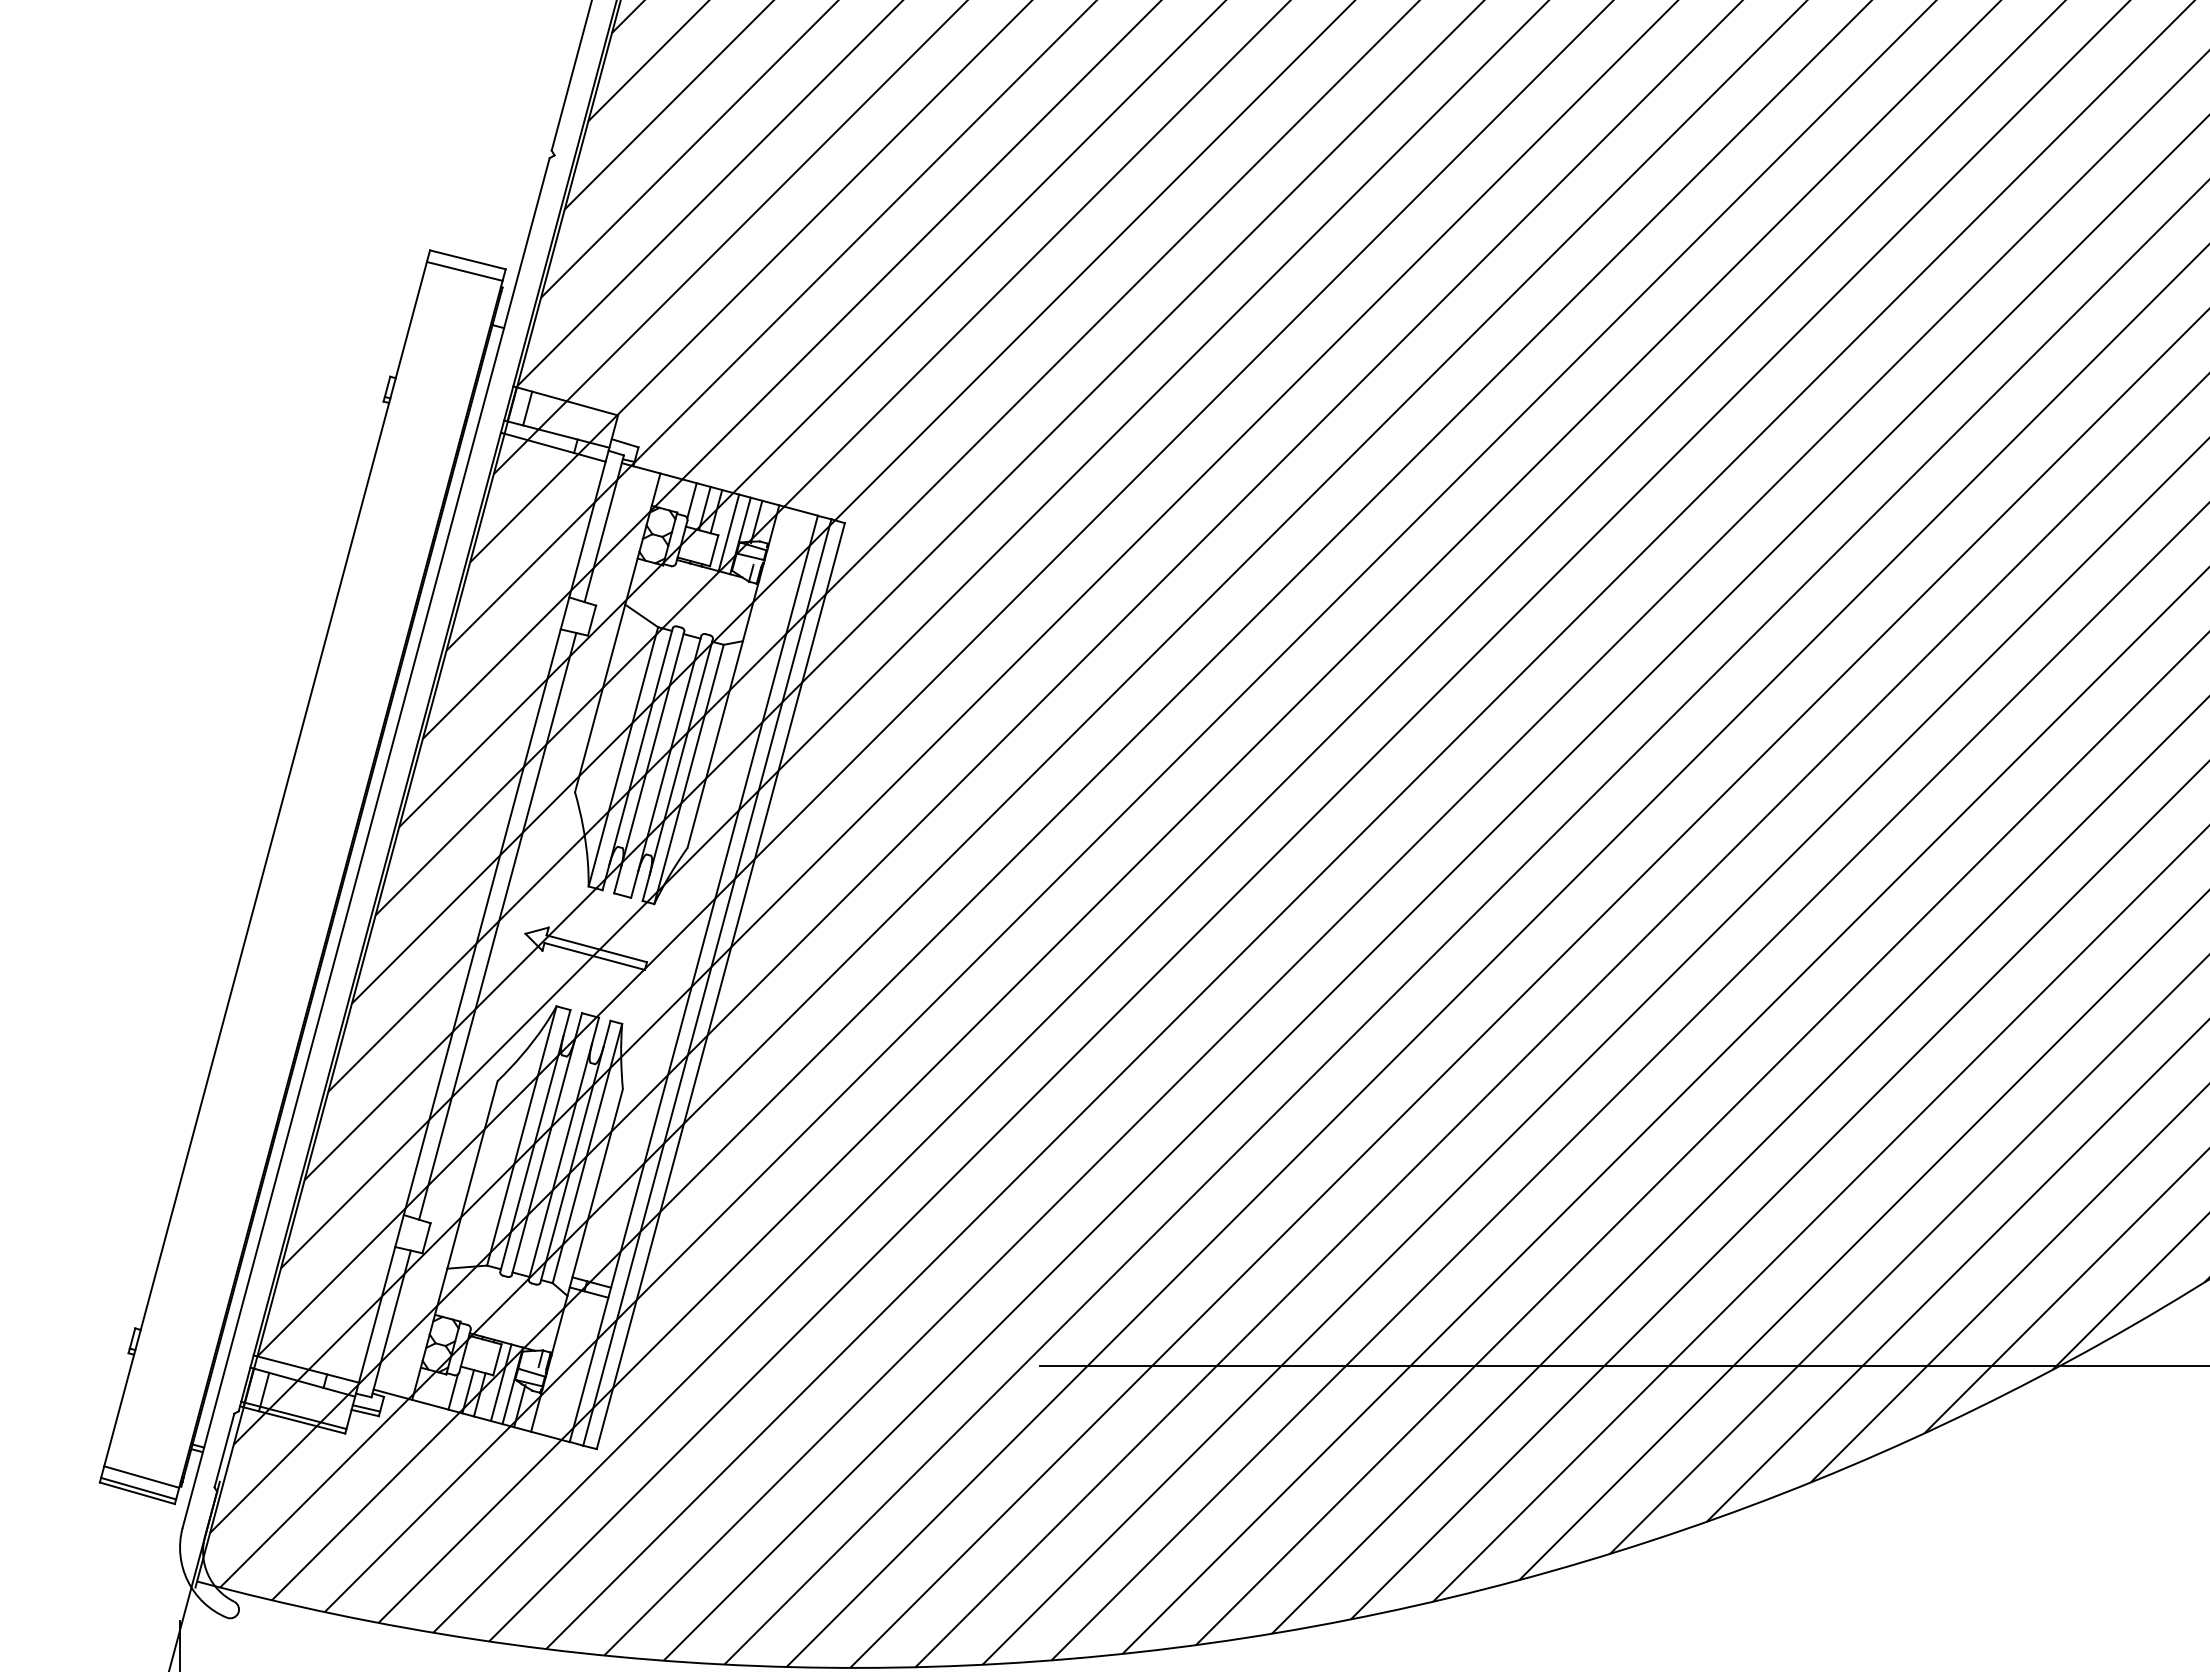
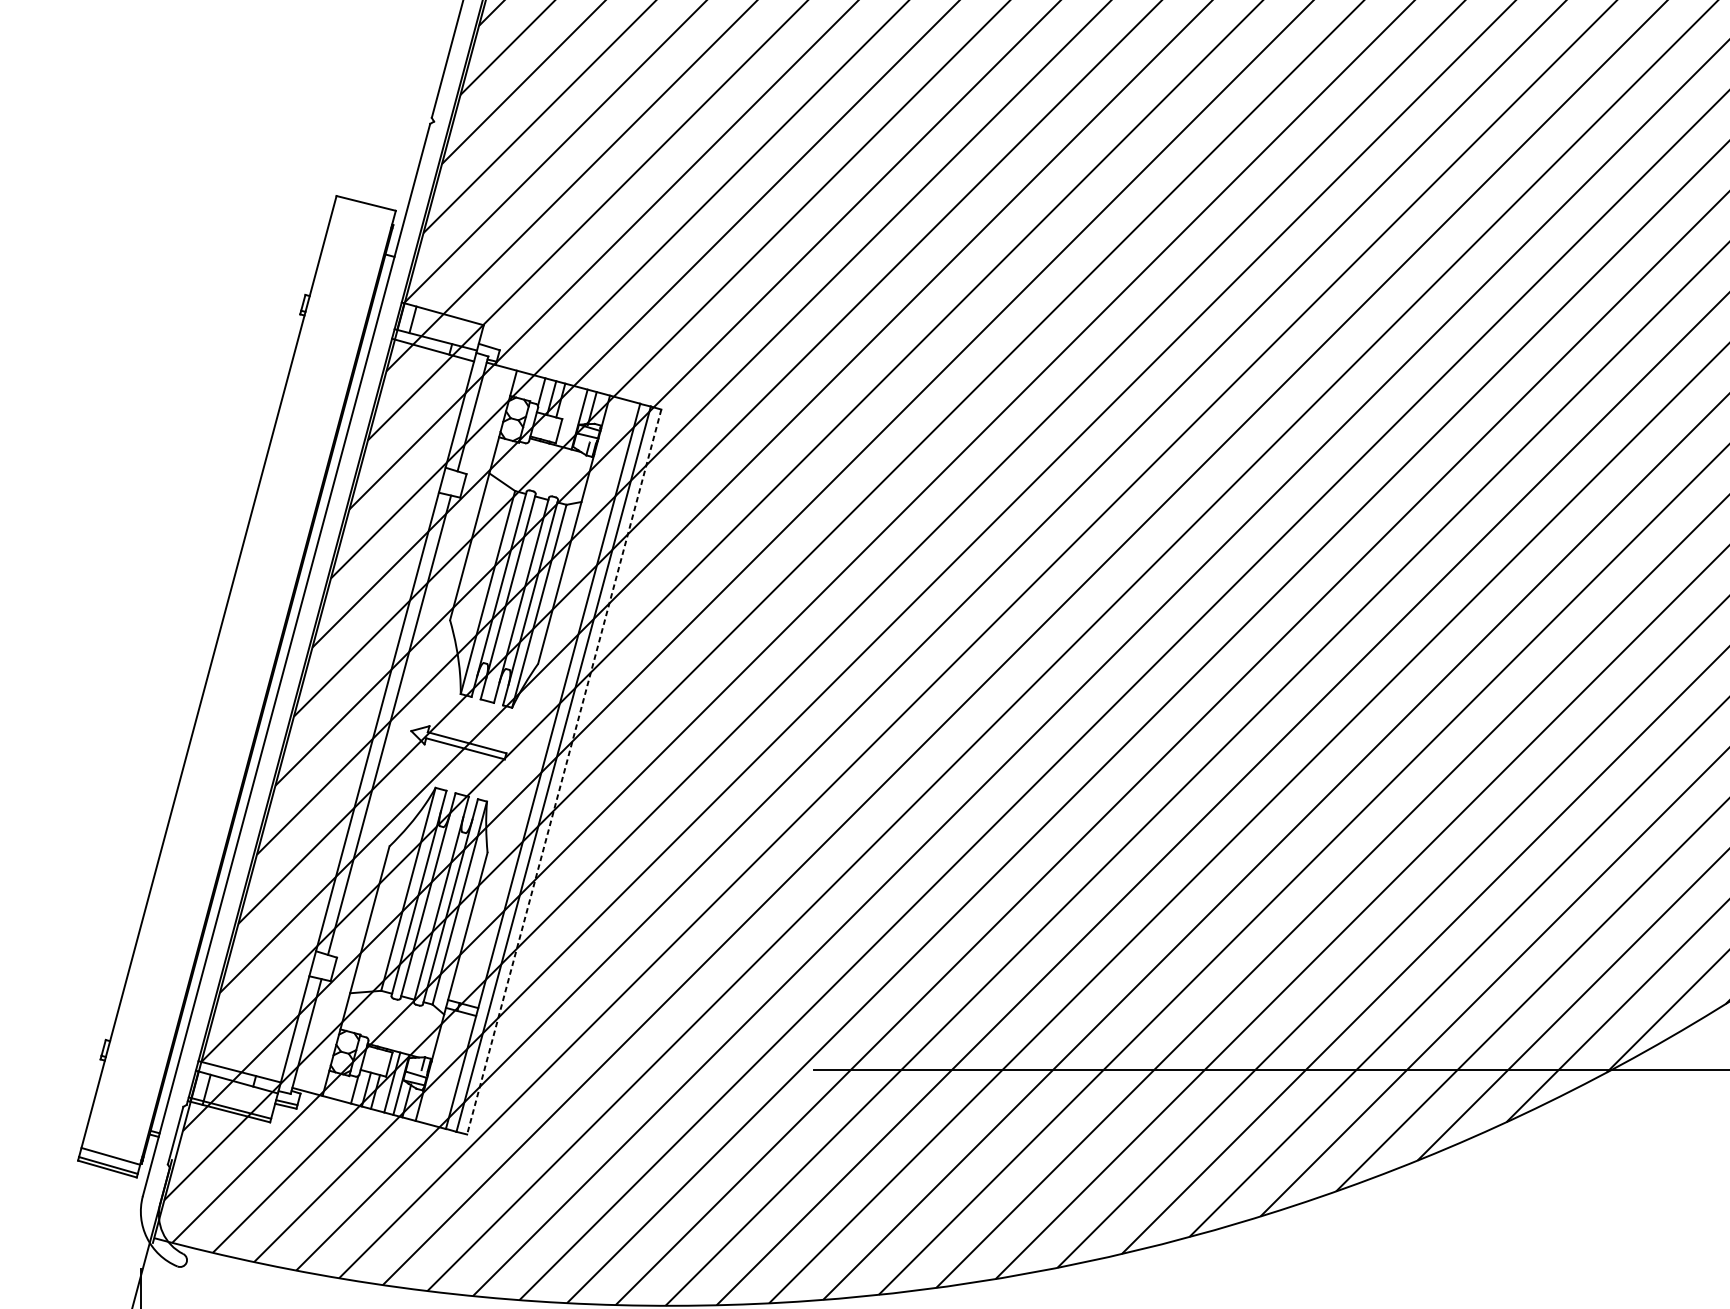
line: (464, 270) -> (363, 211), removed
line: (728, 532) -> (570, 416), removed
line: (720, 986) -> (563, 772), solid -> dashed

